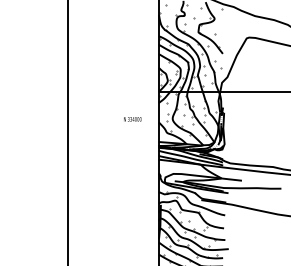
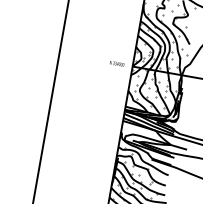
text: (132, 119) -> (116, 63), moved

